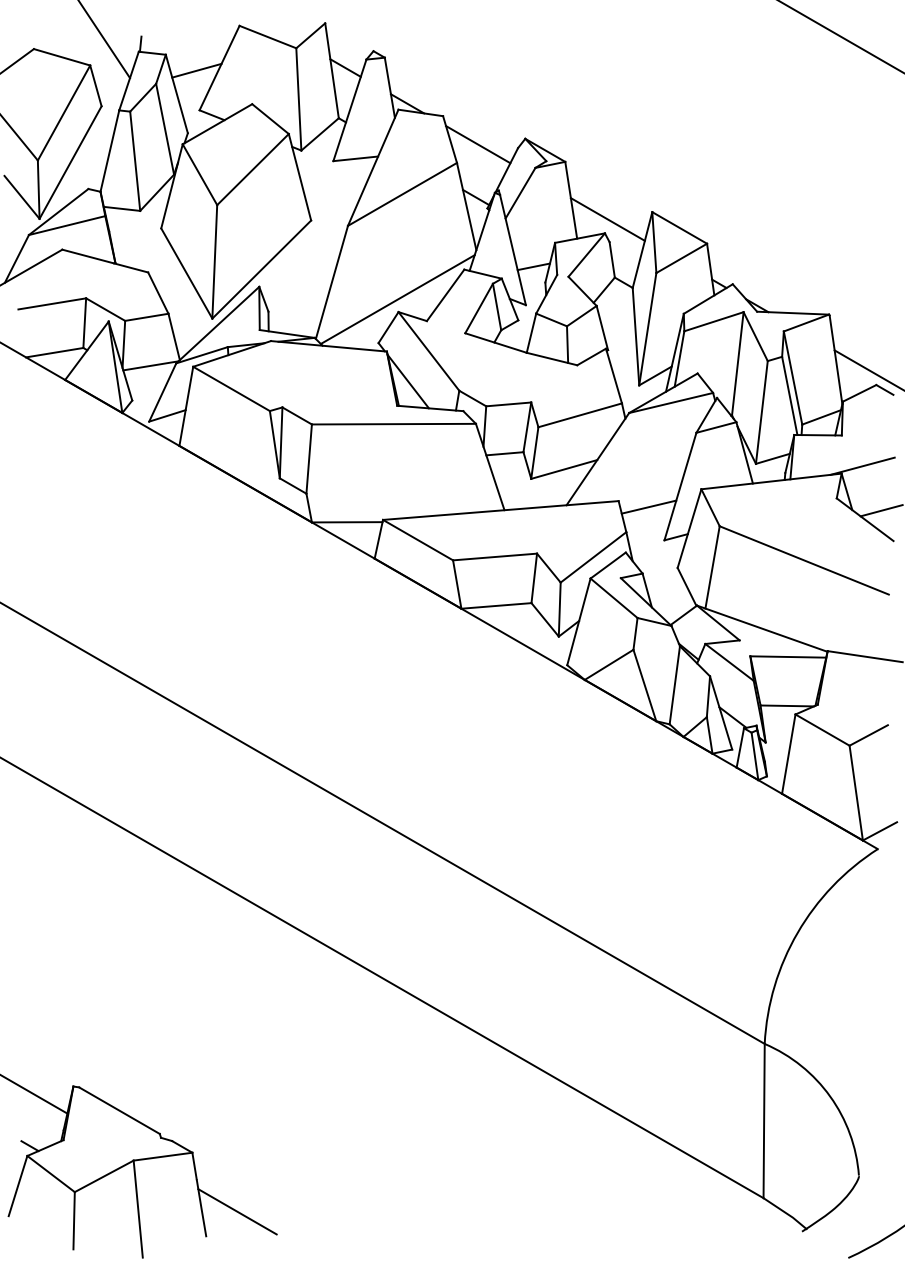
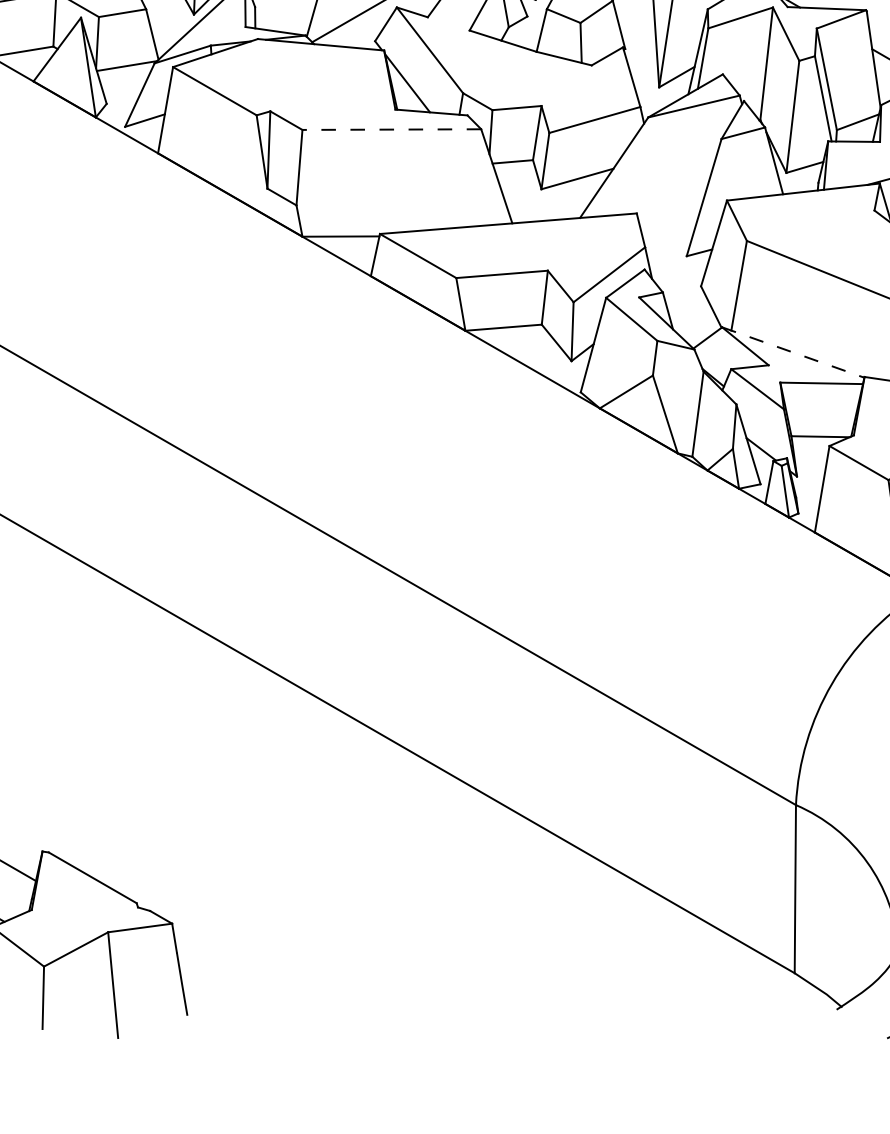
line: (393, 424) -> (391, 129), solid -> dashed
line: (648, 506) -> (669, 219), removed
line: (762, 628) -> (793, 352), solid -> dashed
line: (237, 1211) -> (221, 987), removed

